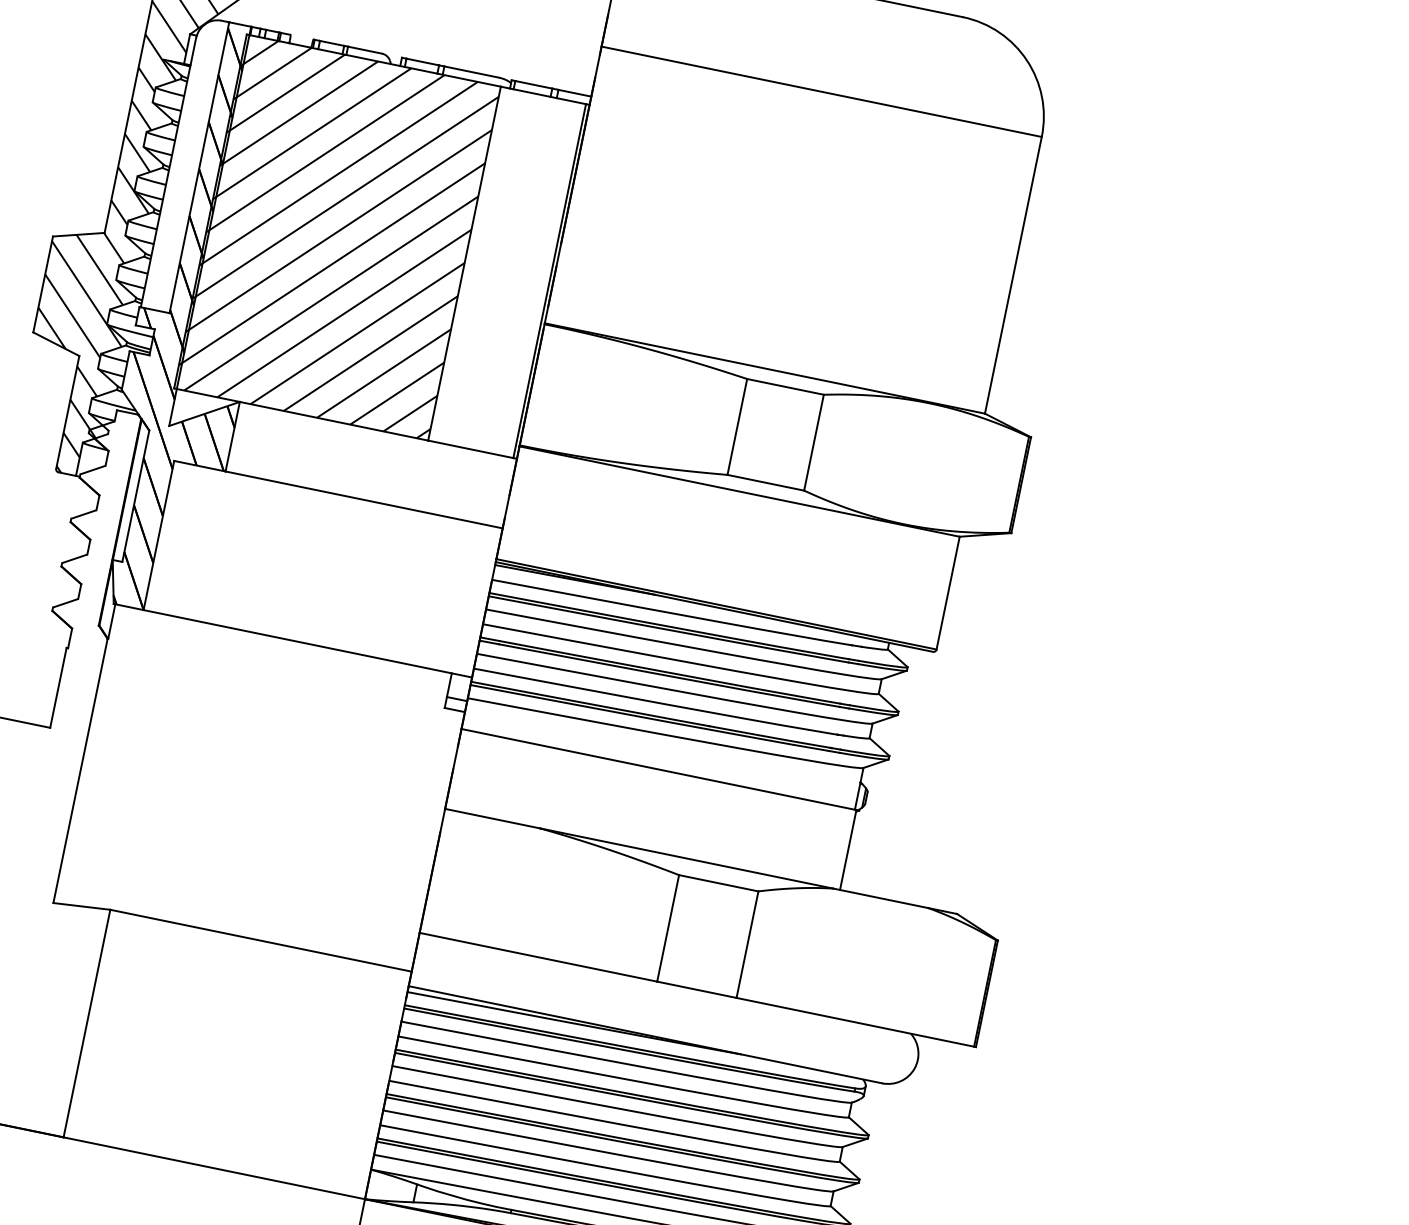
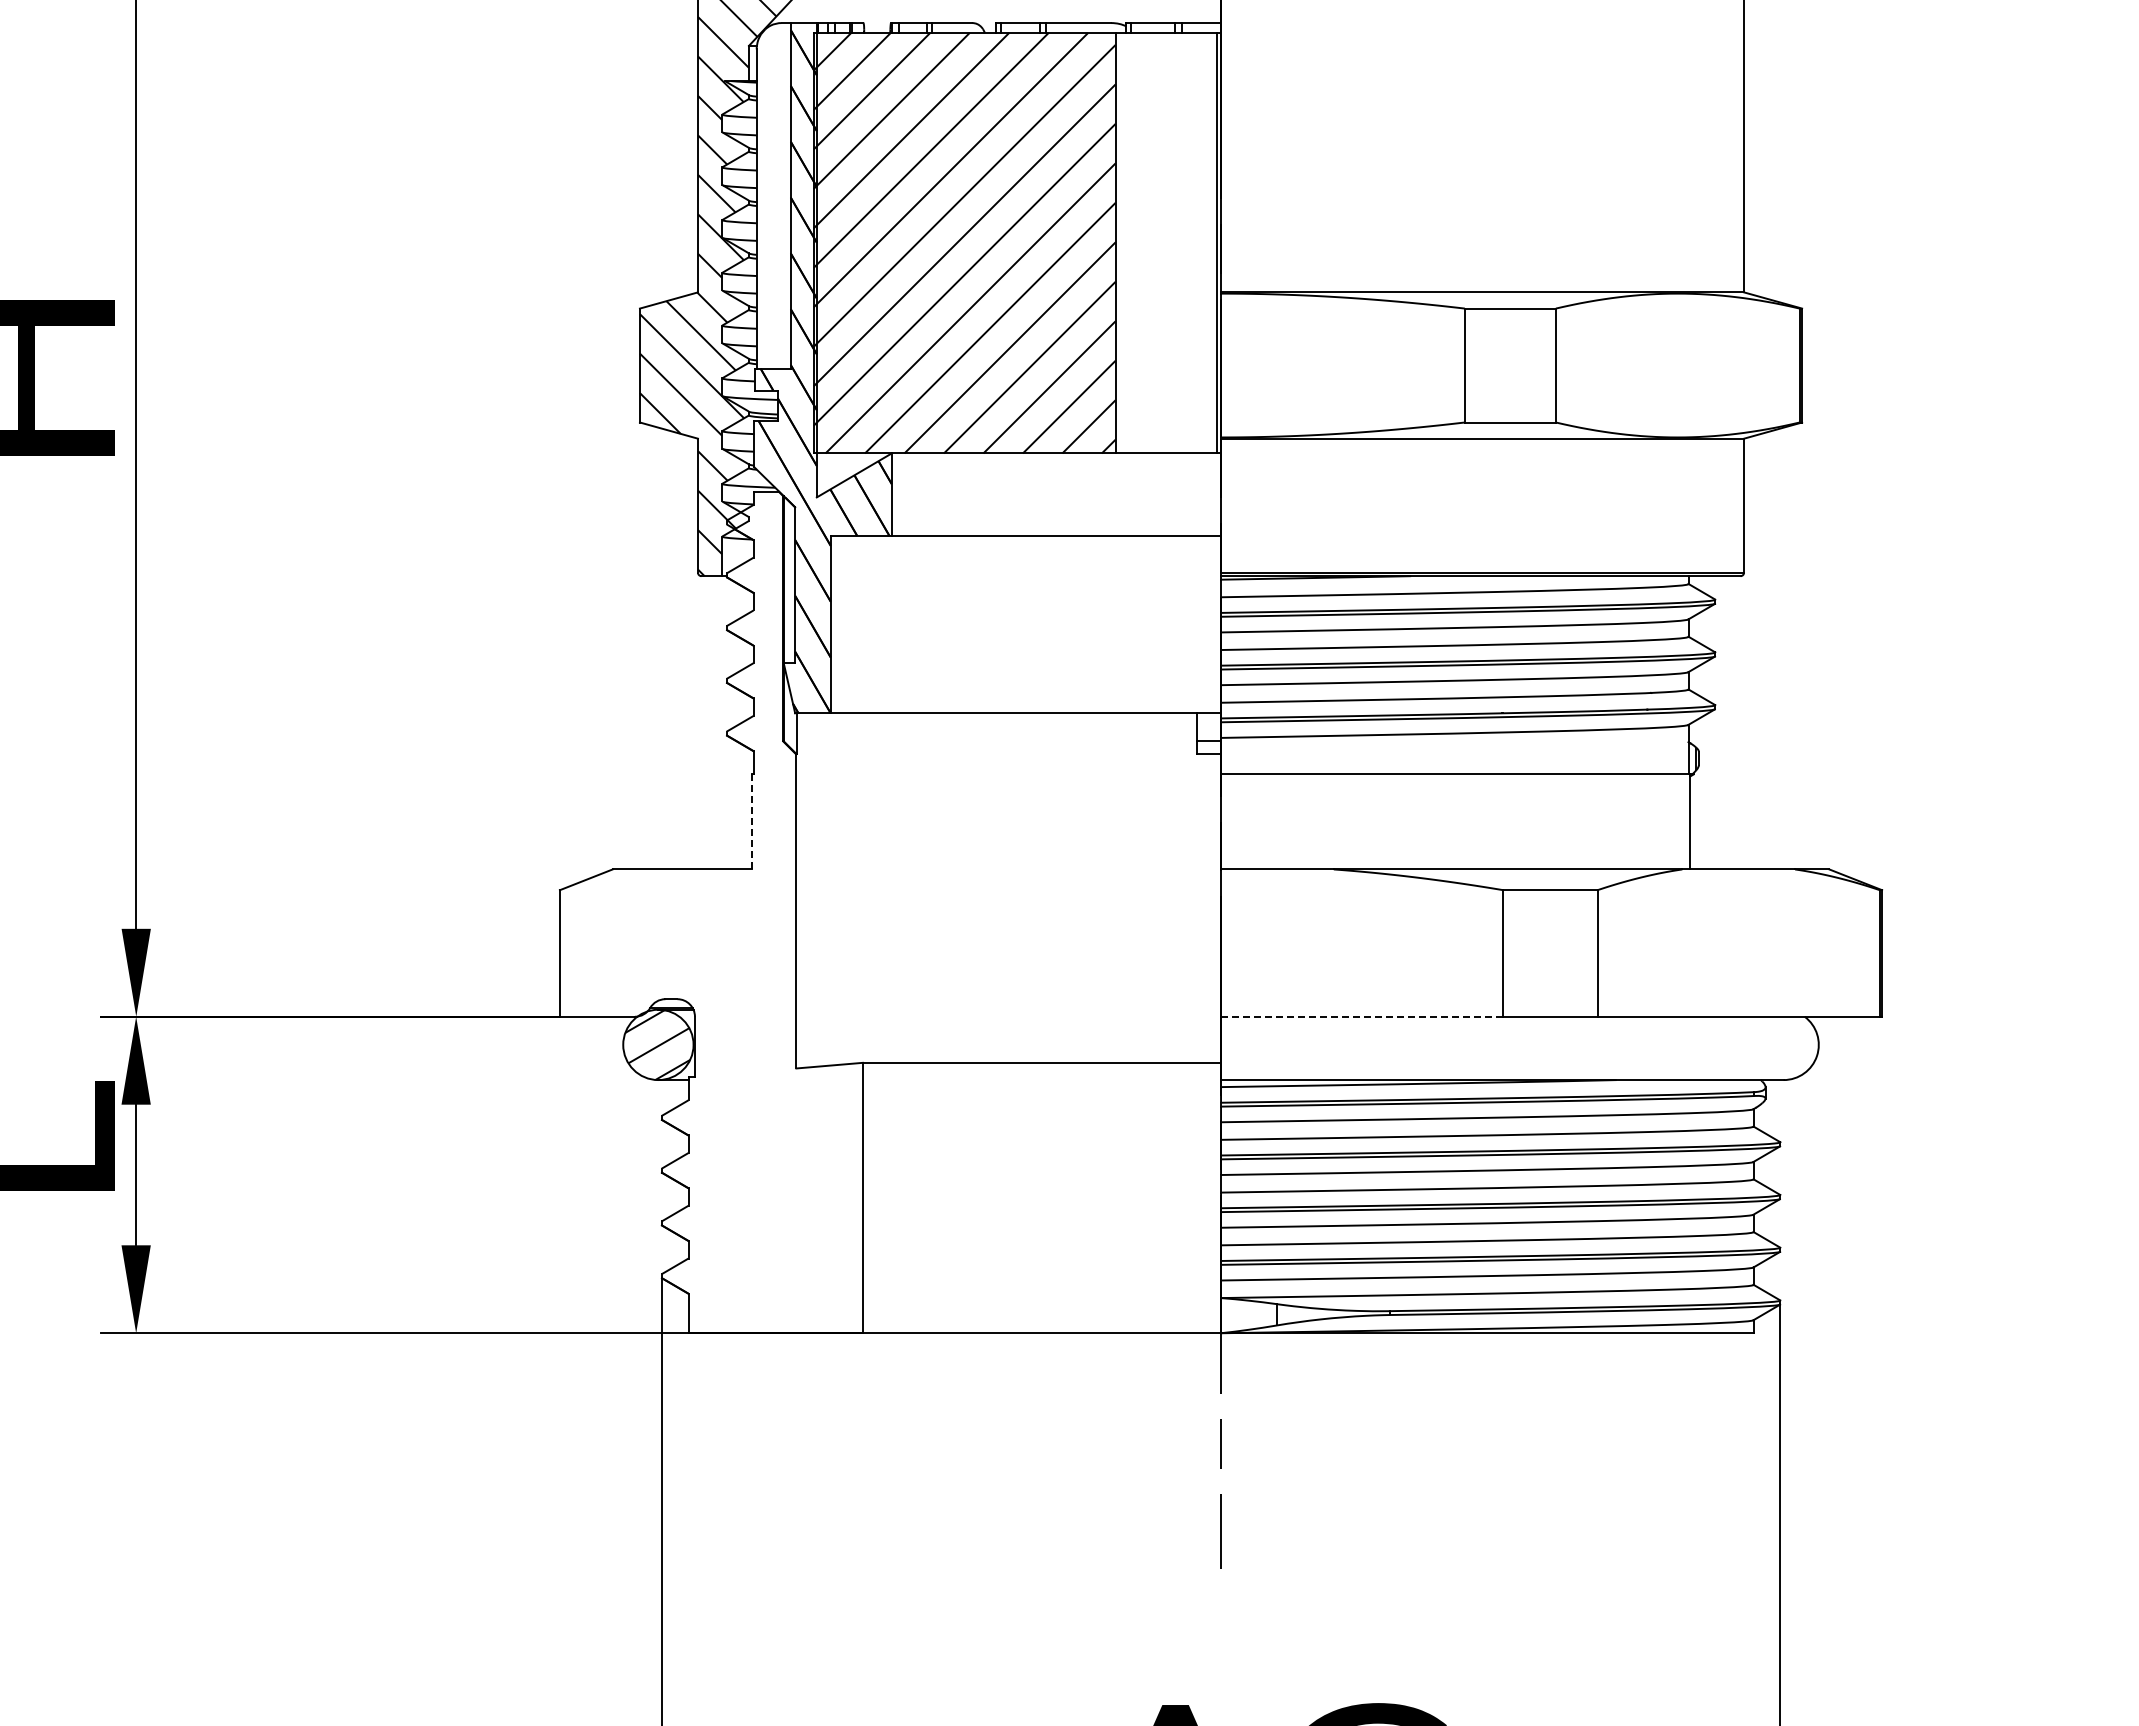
line: (58, 688) -> (751, 822), solid -> dashed
line: (537, 956) -> (1361, 1016), solid -> dashed

